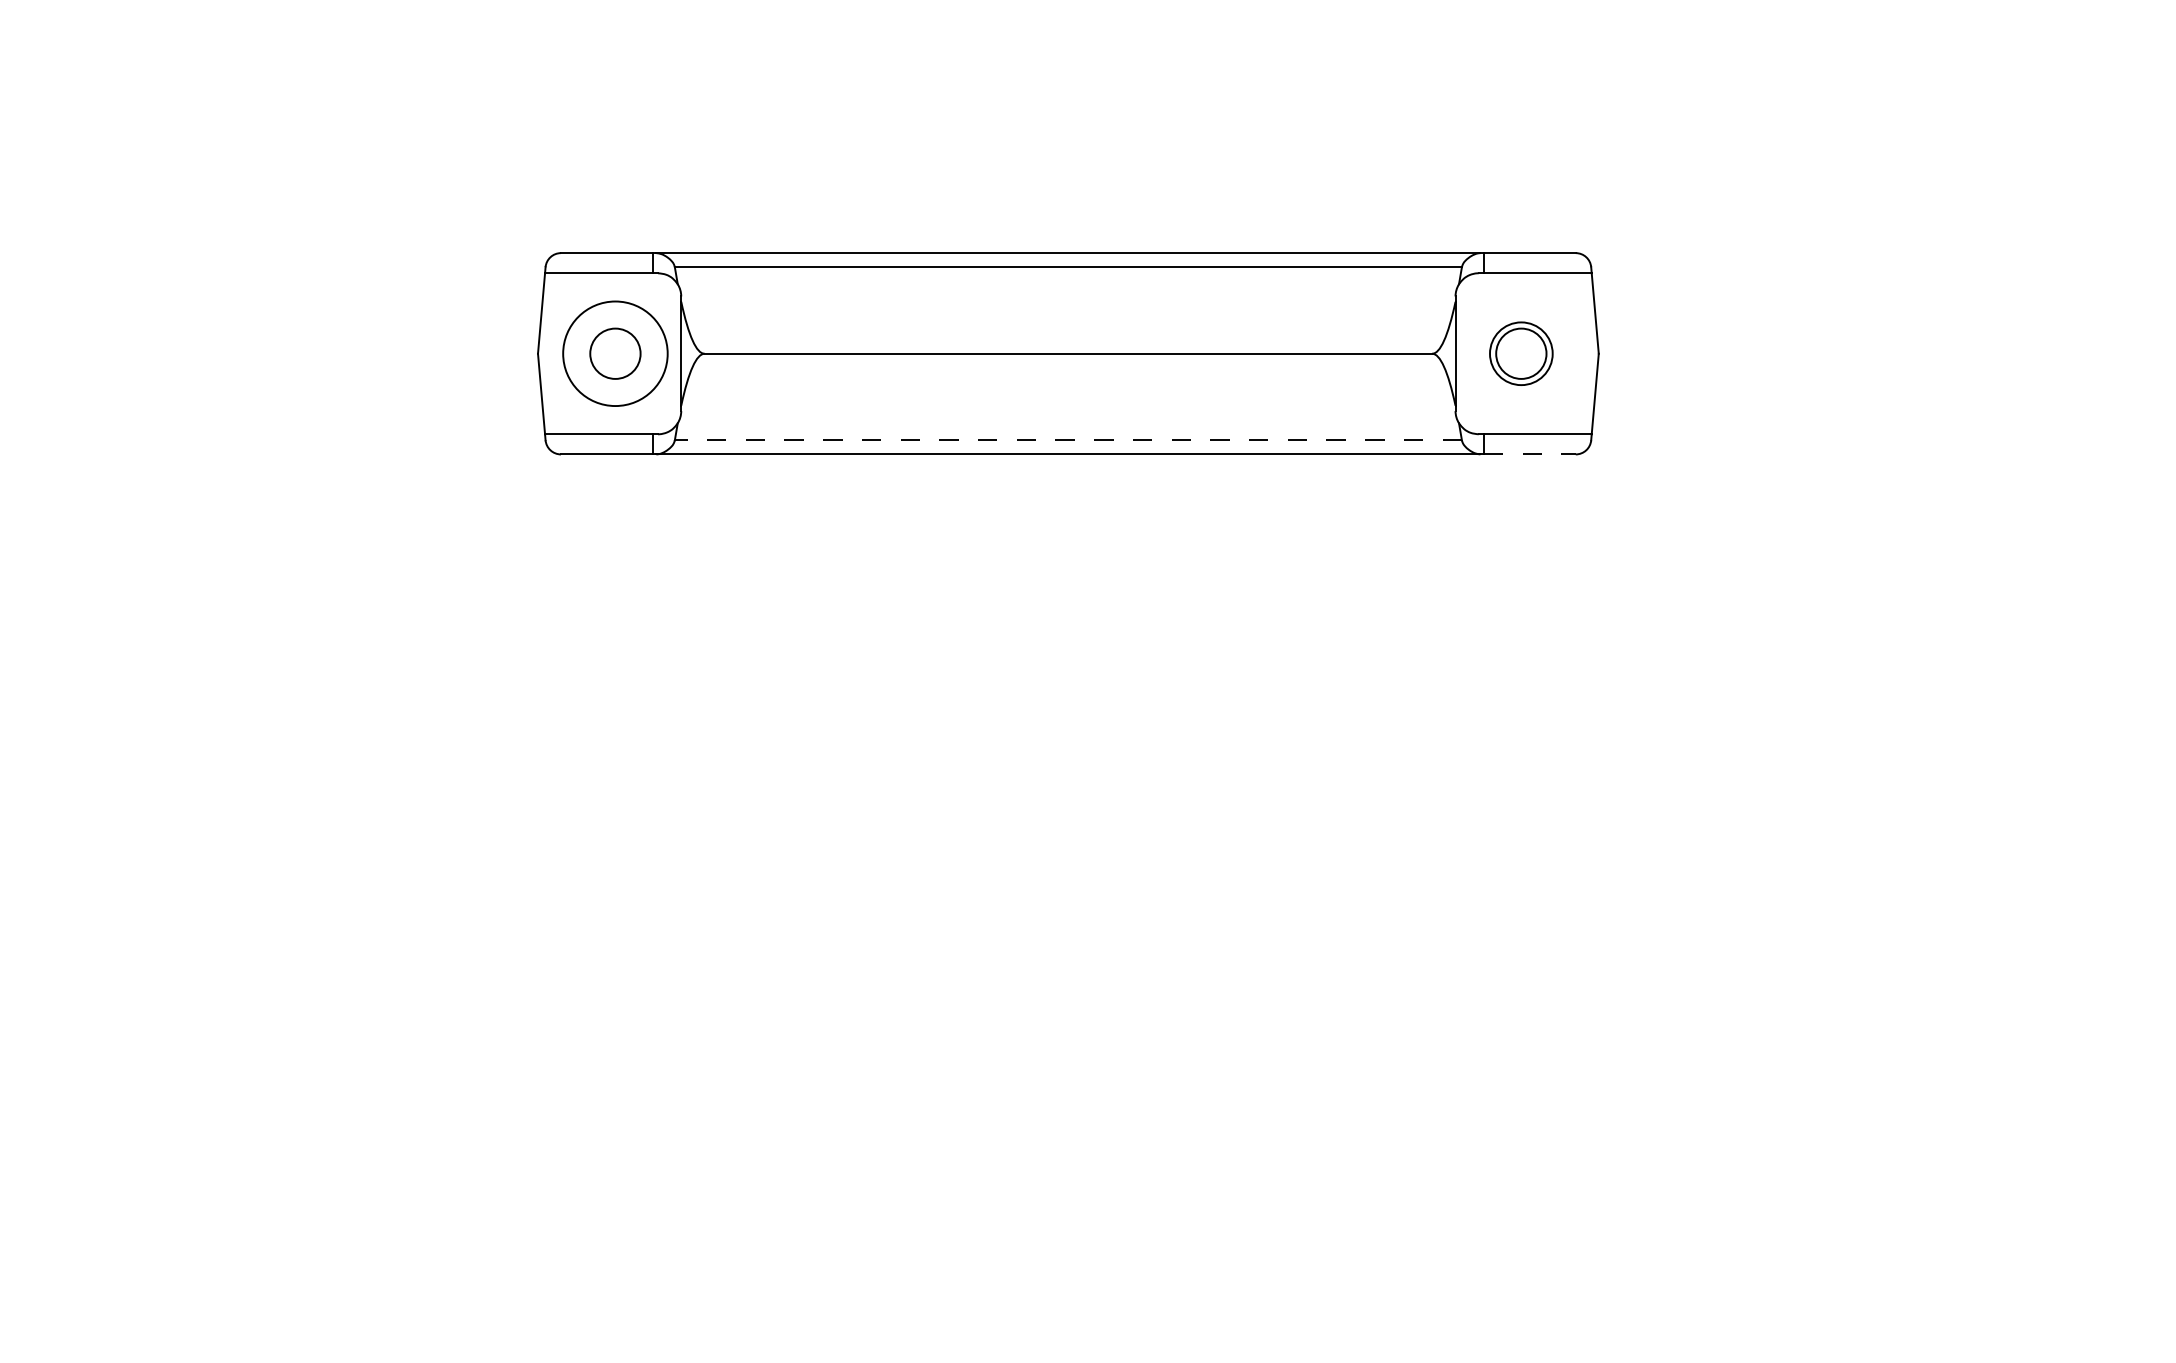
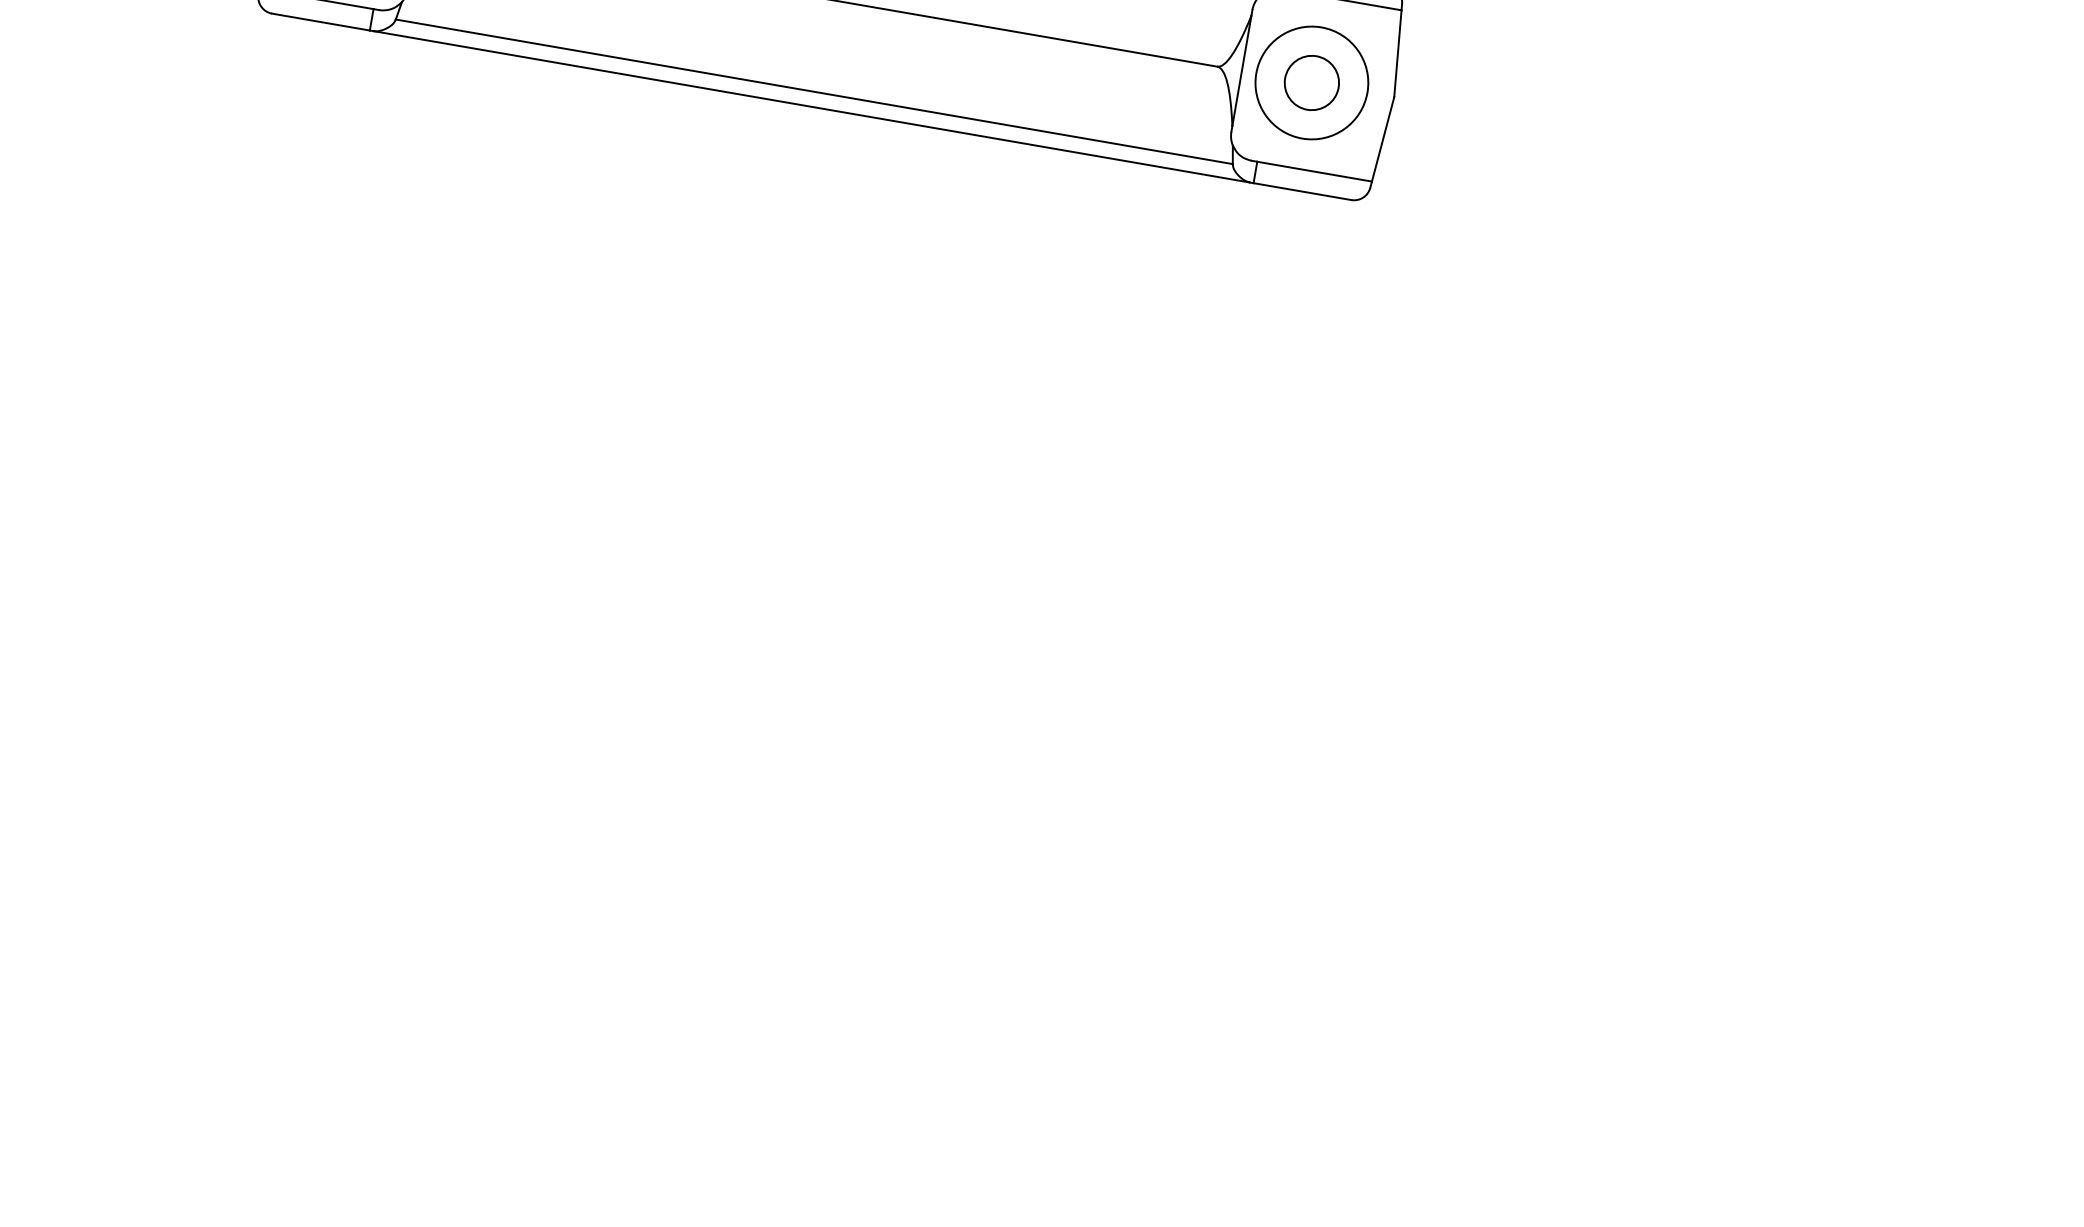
circle: (1521, 353) -> (1312, 82), size x1.67
line: (1068, 440) -> (814, 92), dashed -> solid
line: (1529, 454) -> (1302, 191), dashed -> solid

